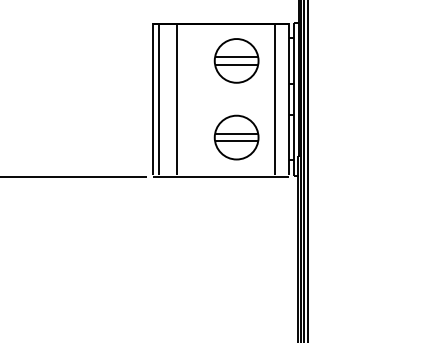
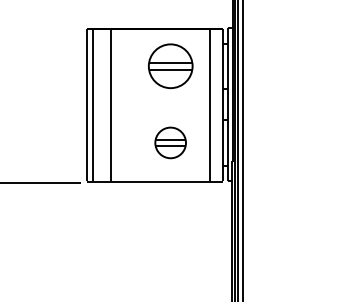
part: (236, 137) -> (170, 142), size x0.7

